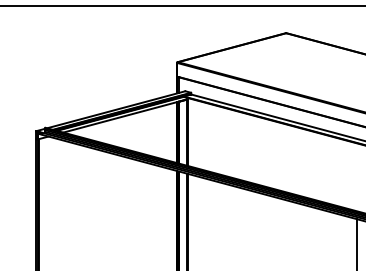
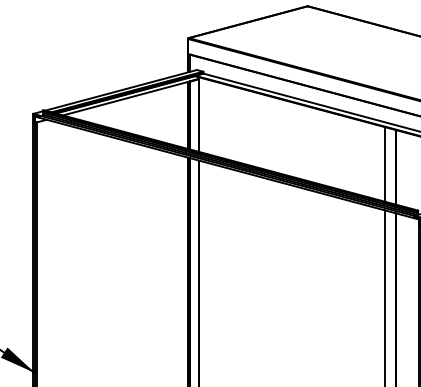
line: (357, 177) -> (385, 164), added

